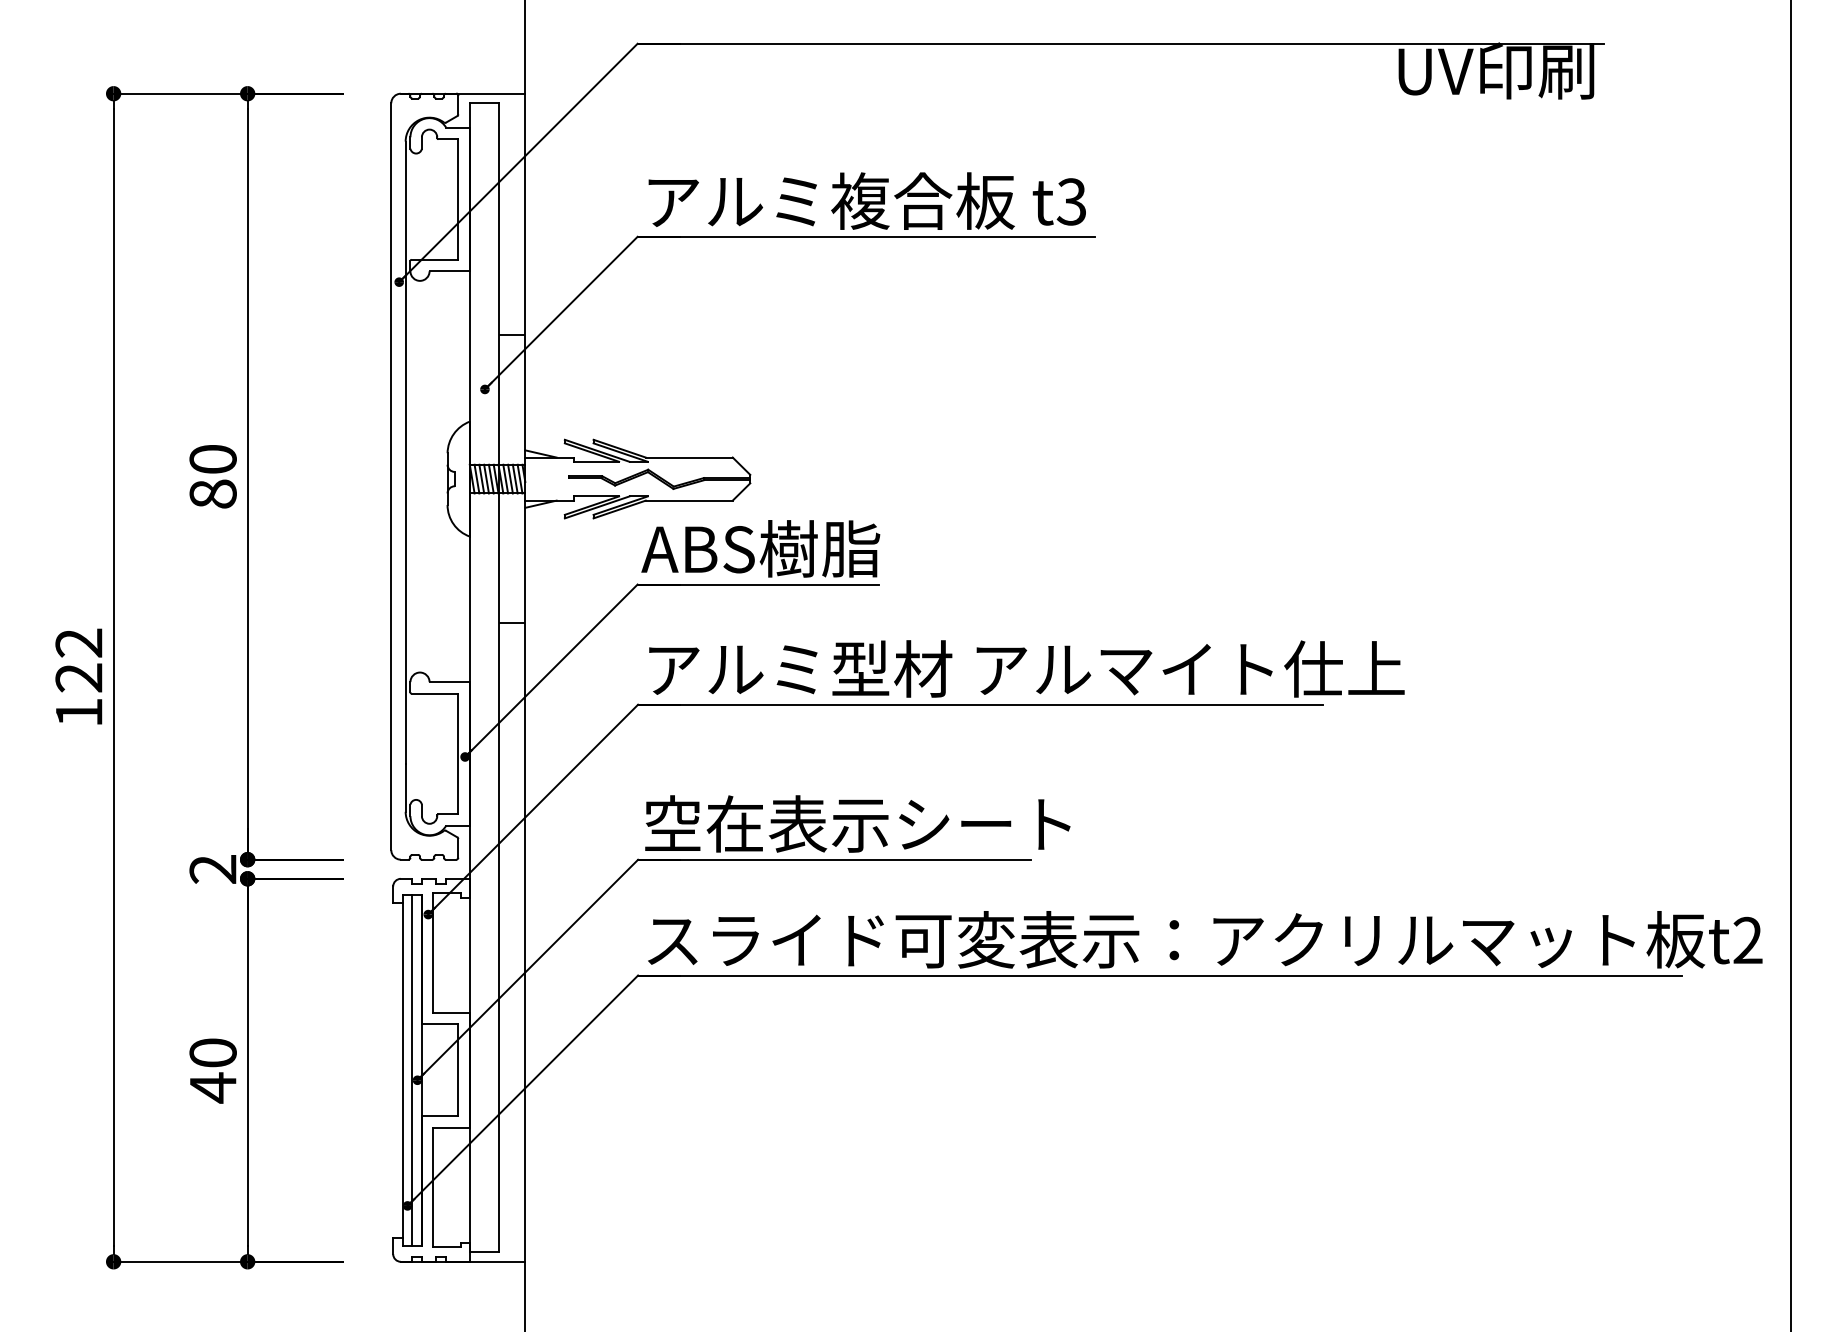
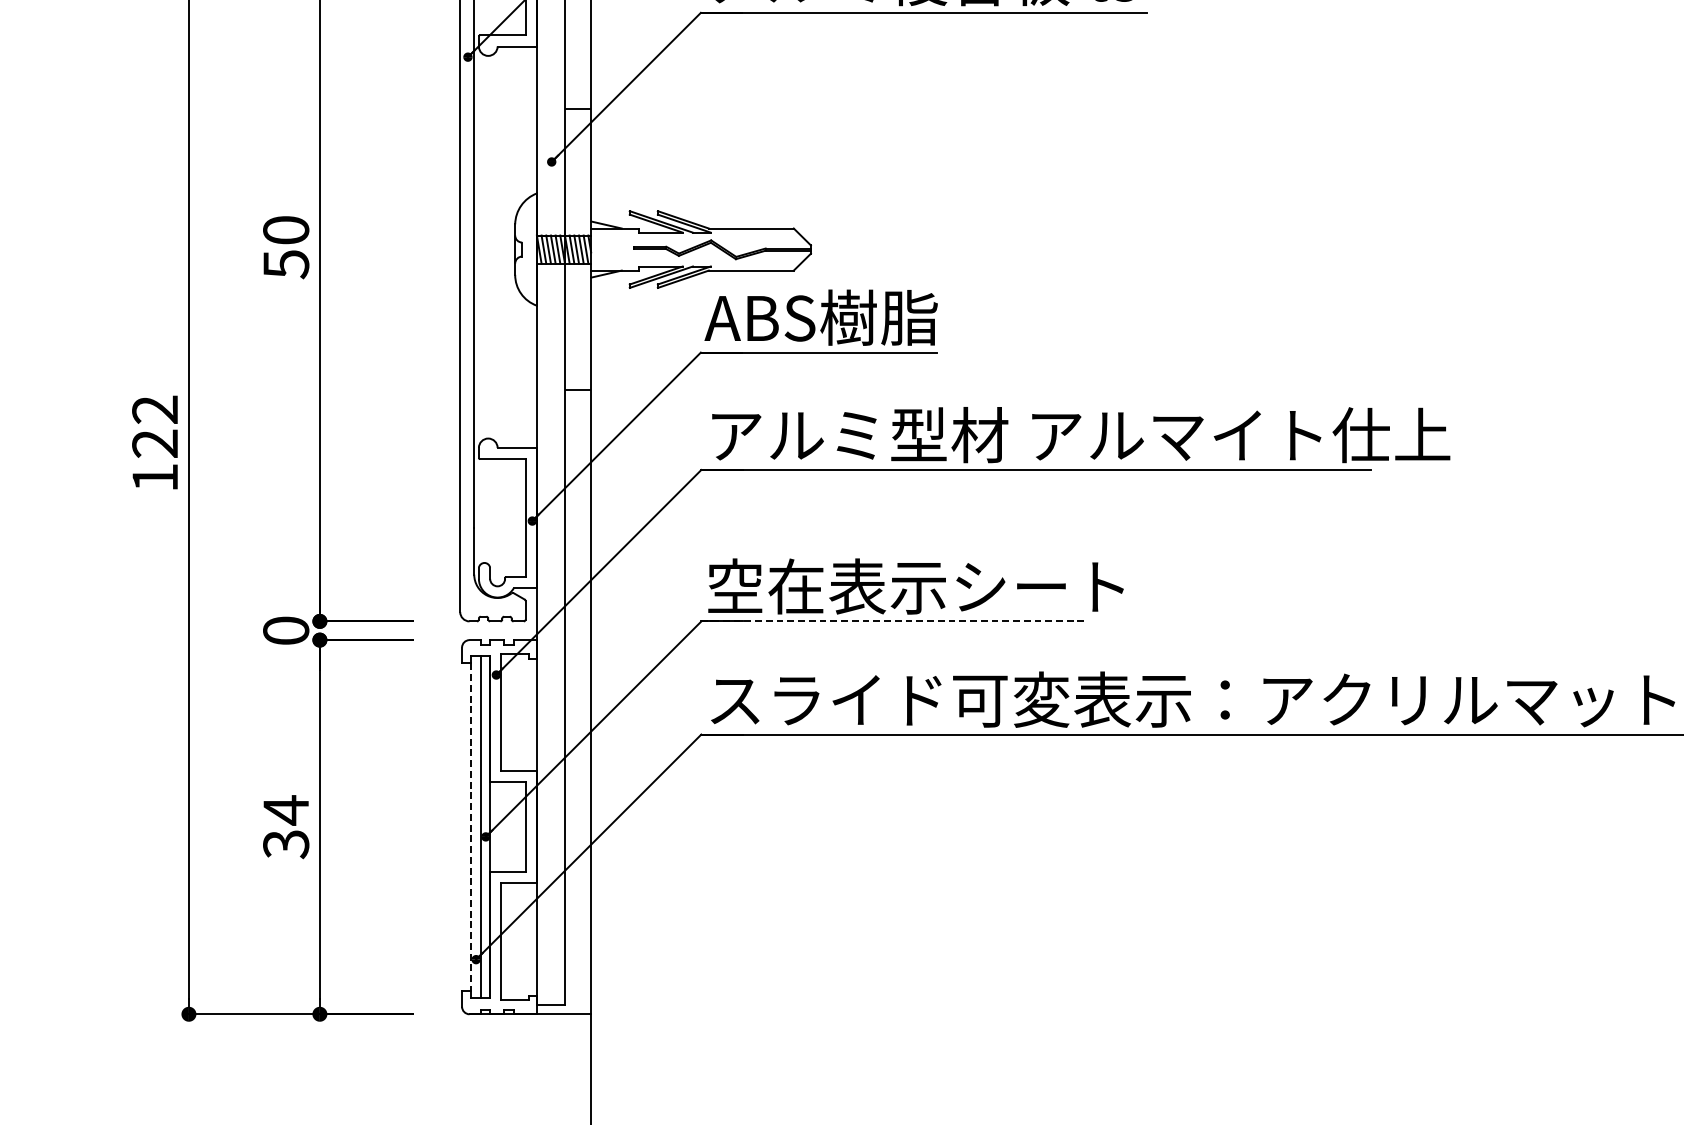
text: (212, 494) -> (285, 264), 80 -> 50
line: (834, 859) -> (893, 621), solid -> dashed
text: (212, 869) -> (285, 630), 2 -> 0
text: (212, 1070) -> (285, 827), 40 -> 34
line: (402, 1070) -> (471, 827), solid -> dashed

